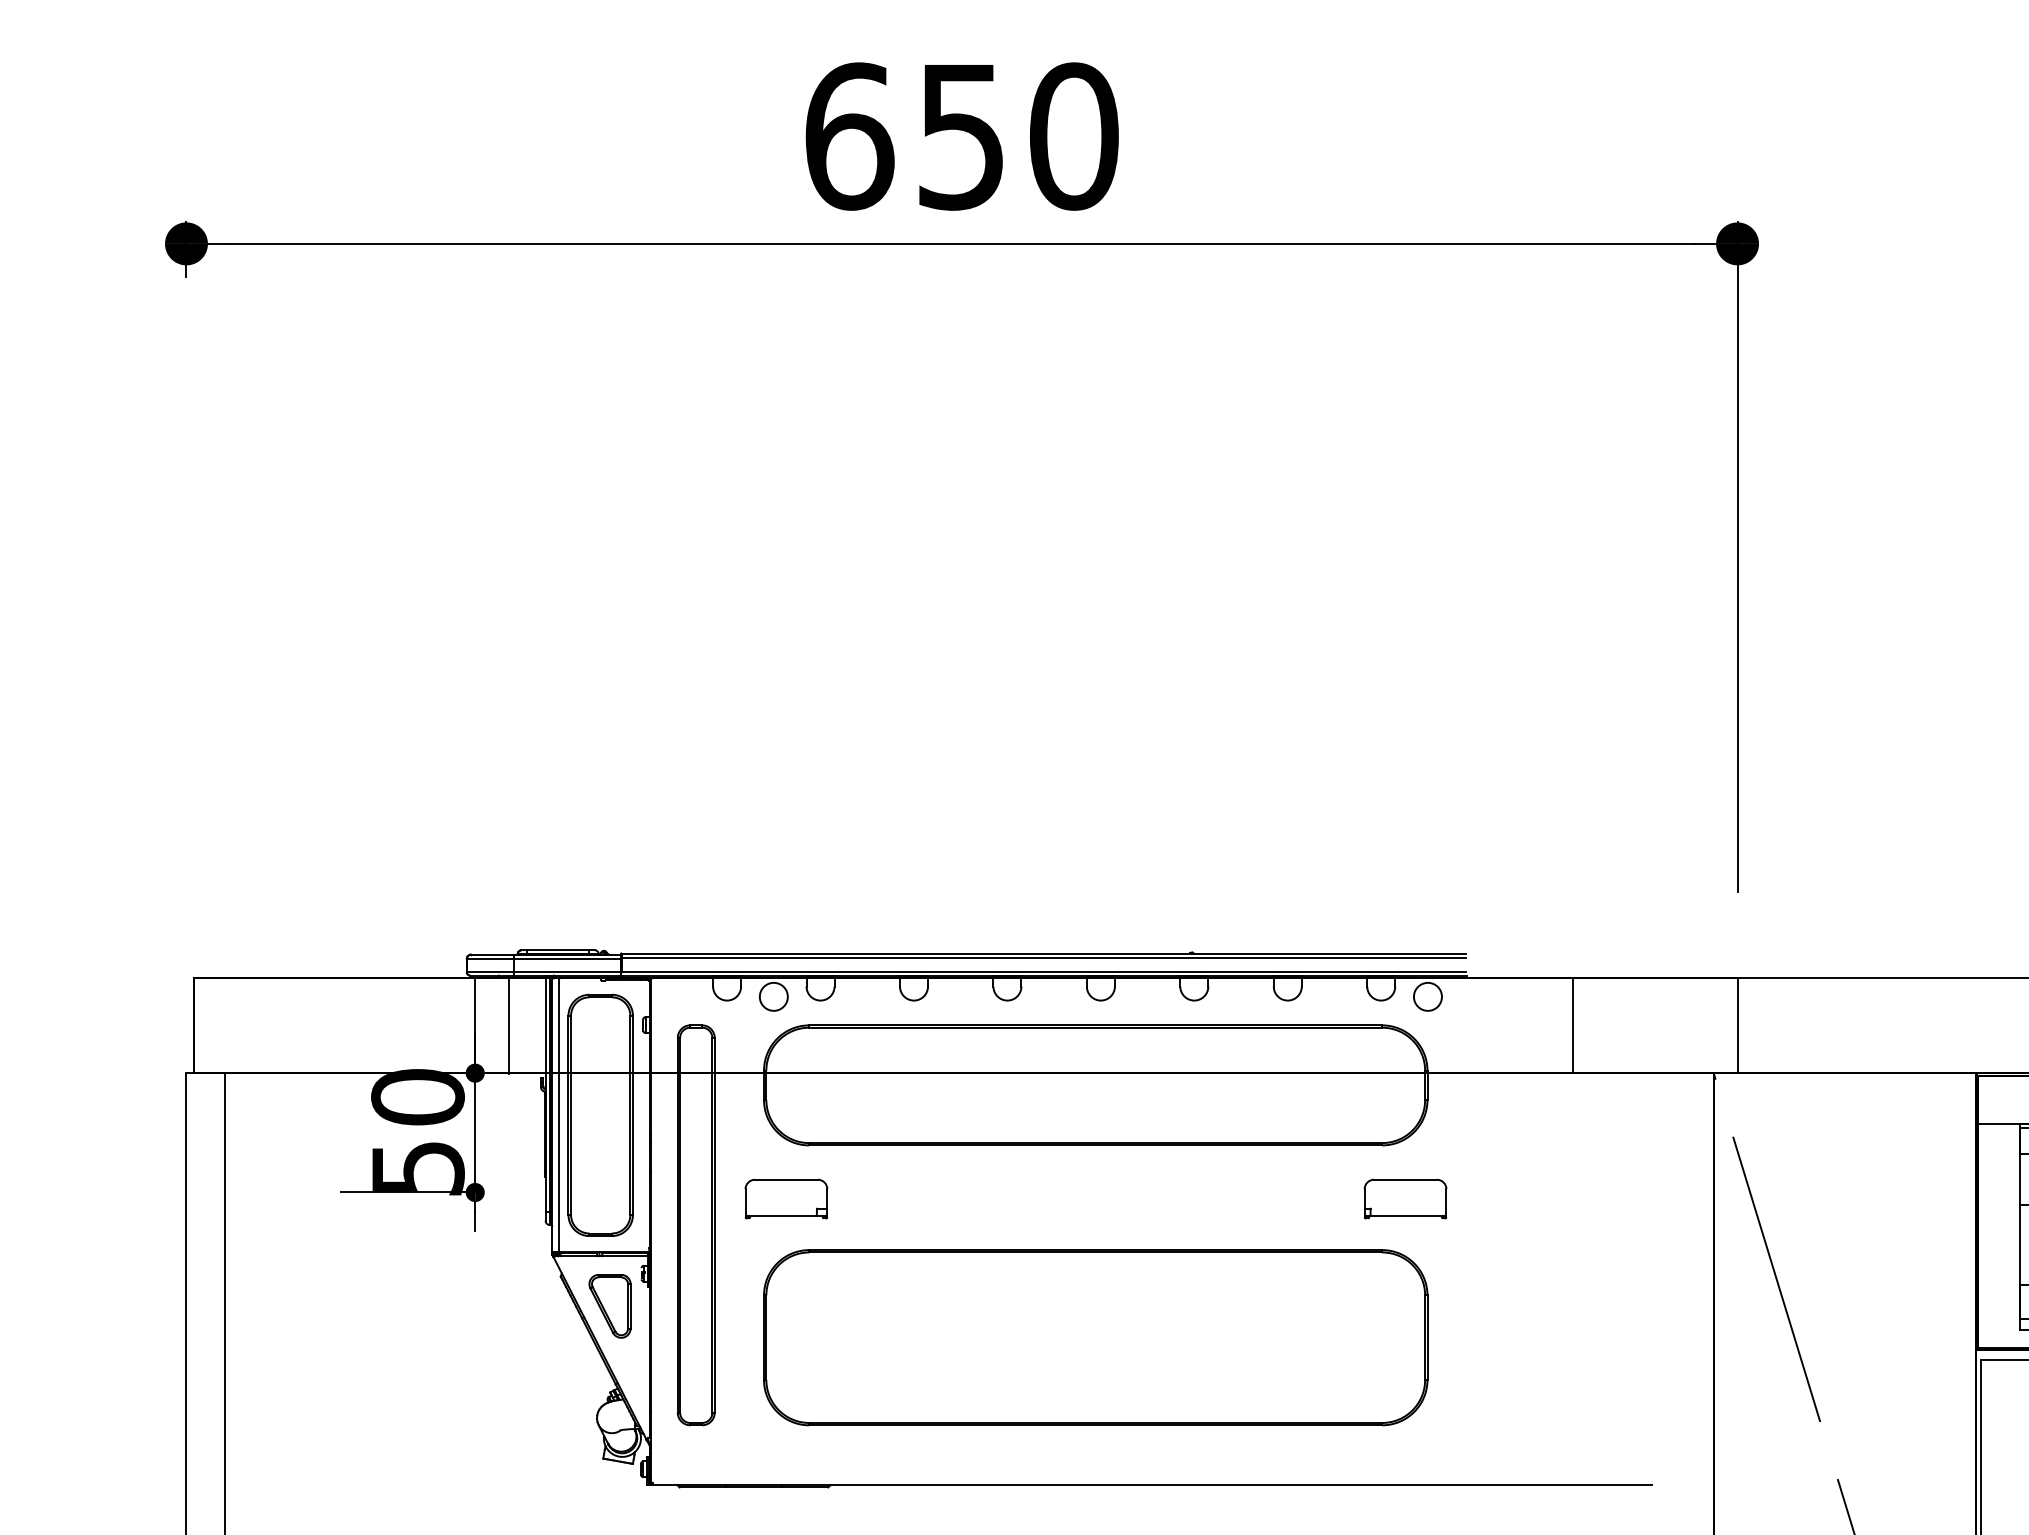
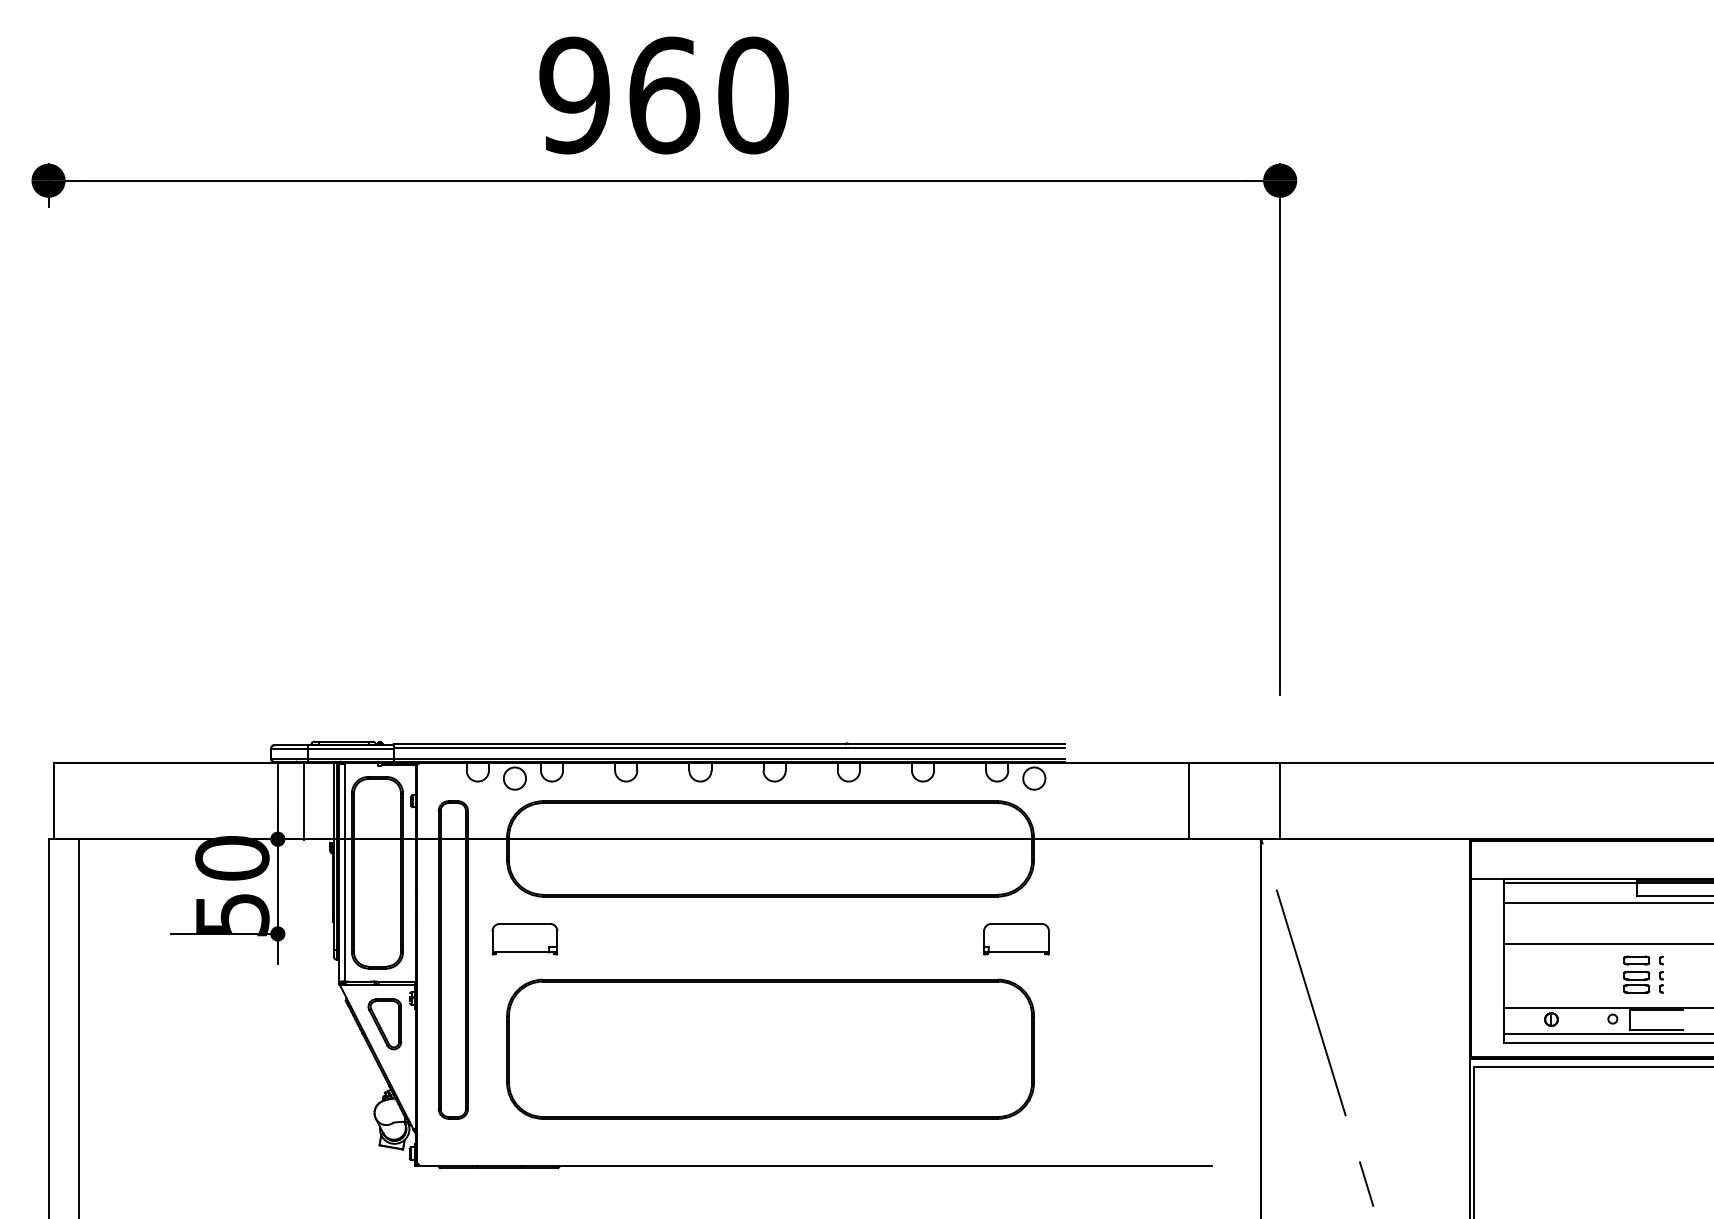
text: (905, 136) -> (619, 95), 650 -> 960
line: (1572, 1025) -> (1189, 801), moved

